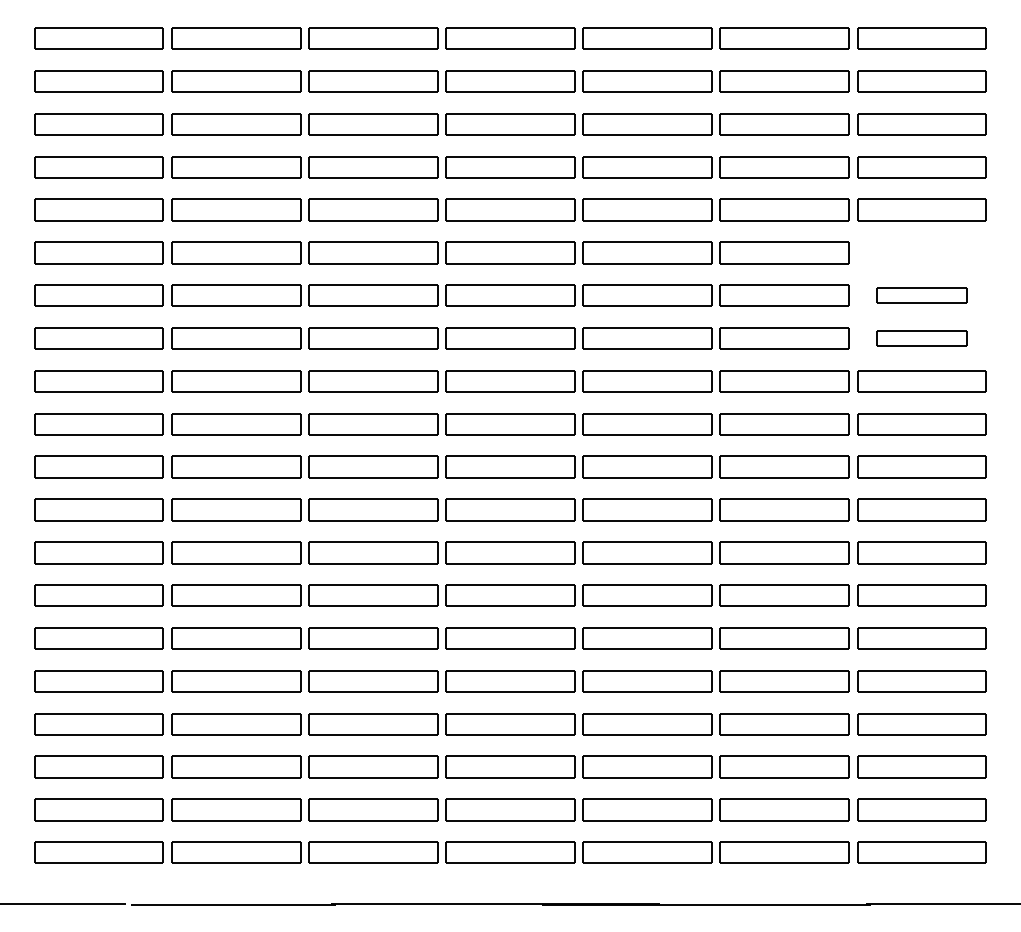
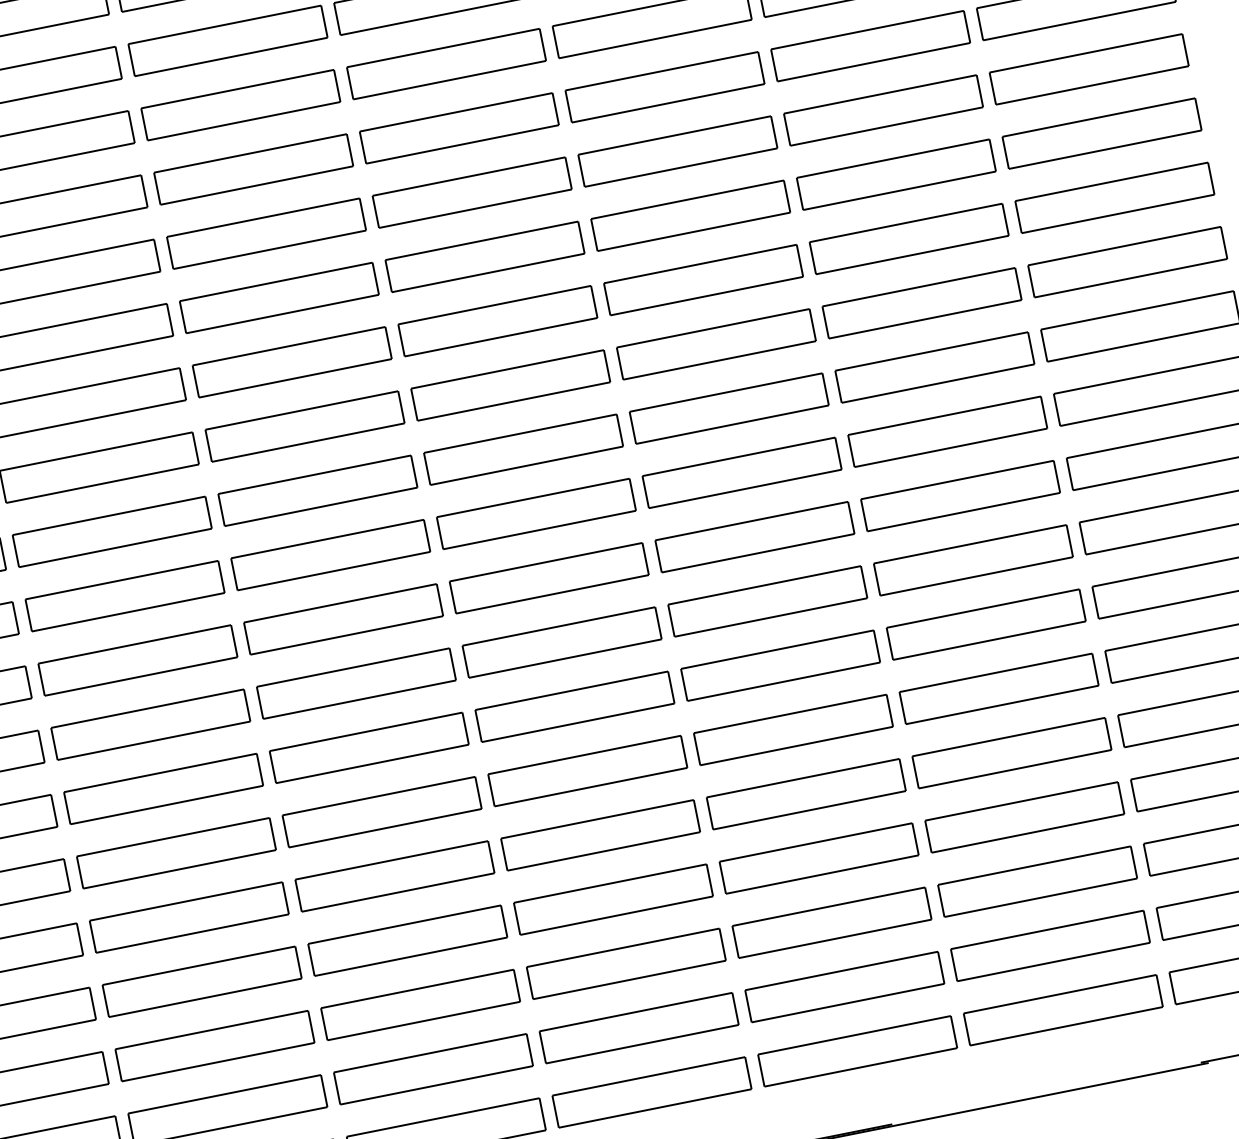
part: (921, 252) -> (1088, 68), added
part: (921, 295) -> (1101, 133), size x1.43
part: (921, 338) -> (1114, 197), size x1.43

